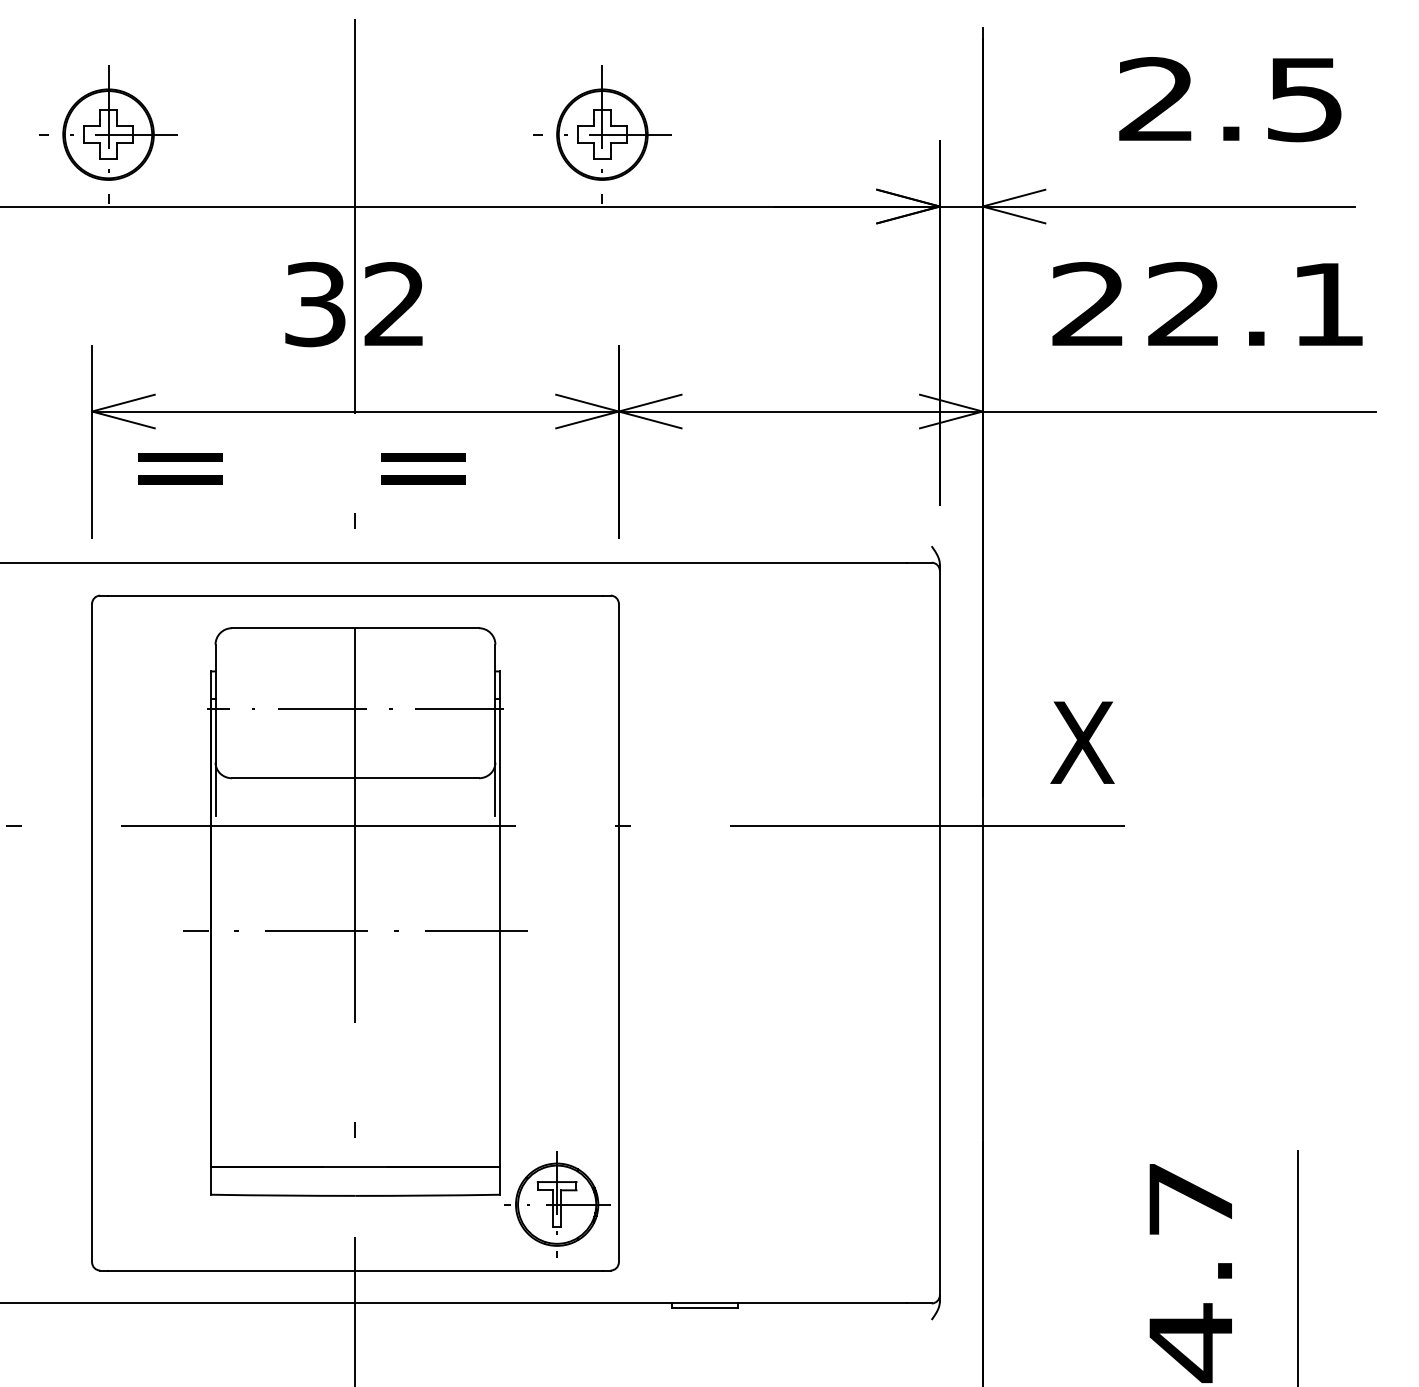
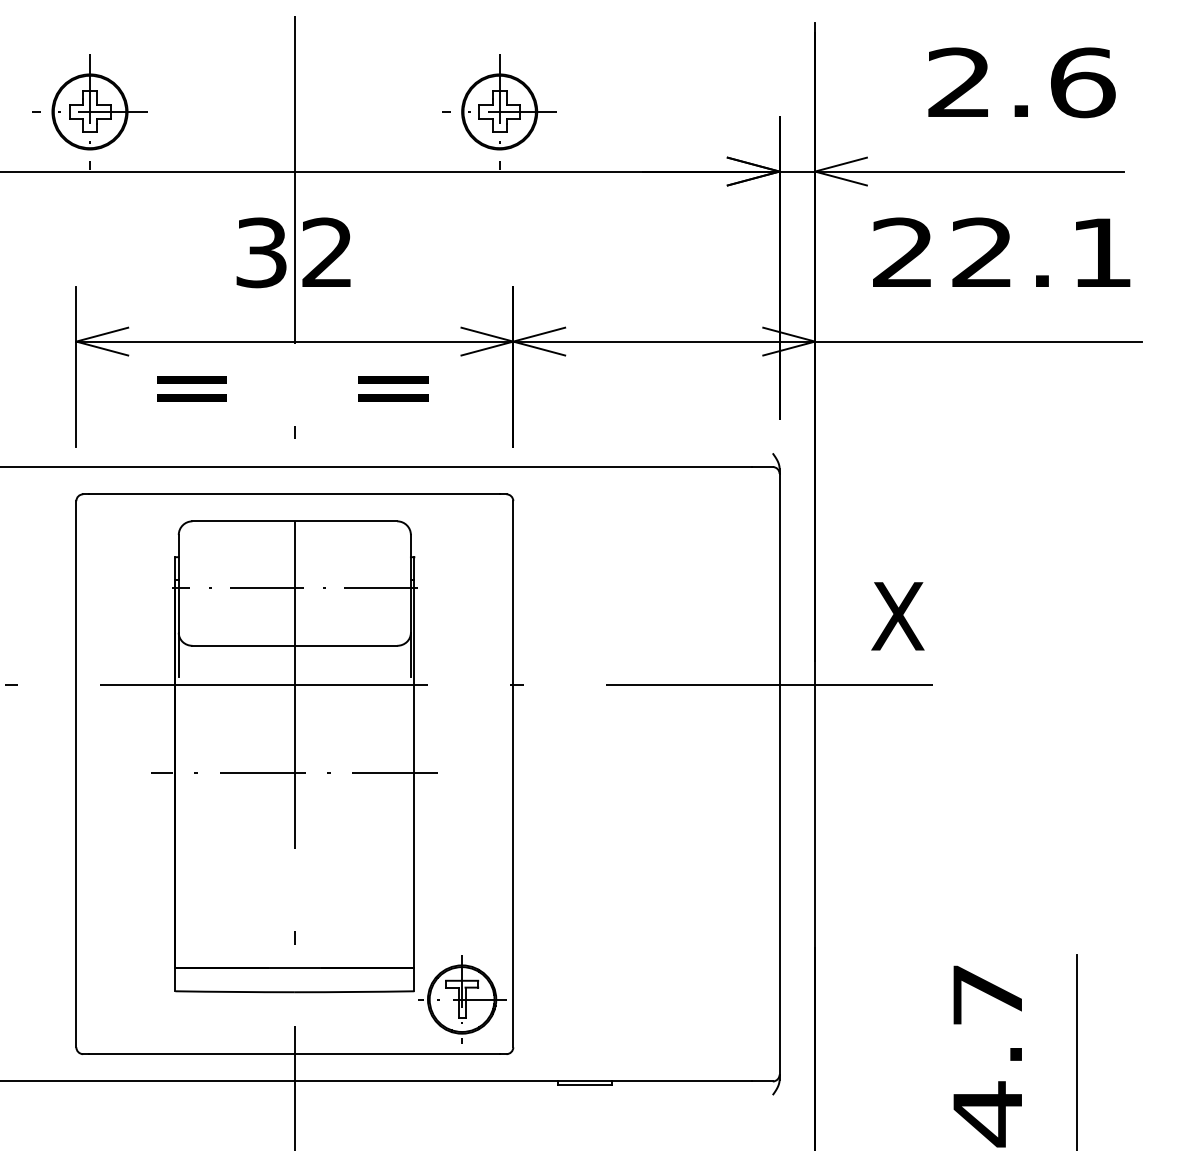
text: (1306, 99) -> (1083, 82), 2.5 -> 2.6
text: (301, 468) -> (292, 388), moved

